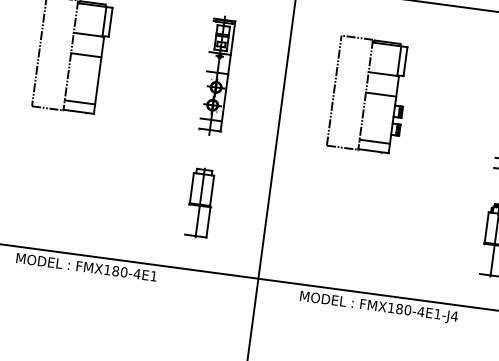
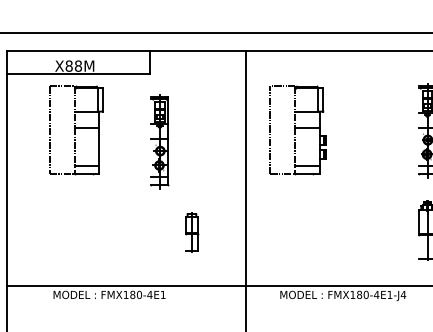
part: (216, 75) -> (159, 141), moved
part: (368, 95) -> (297, 130), moved
part: (199, 202) -> (191, 232), size x0.7

